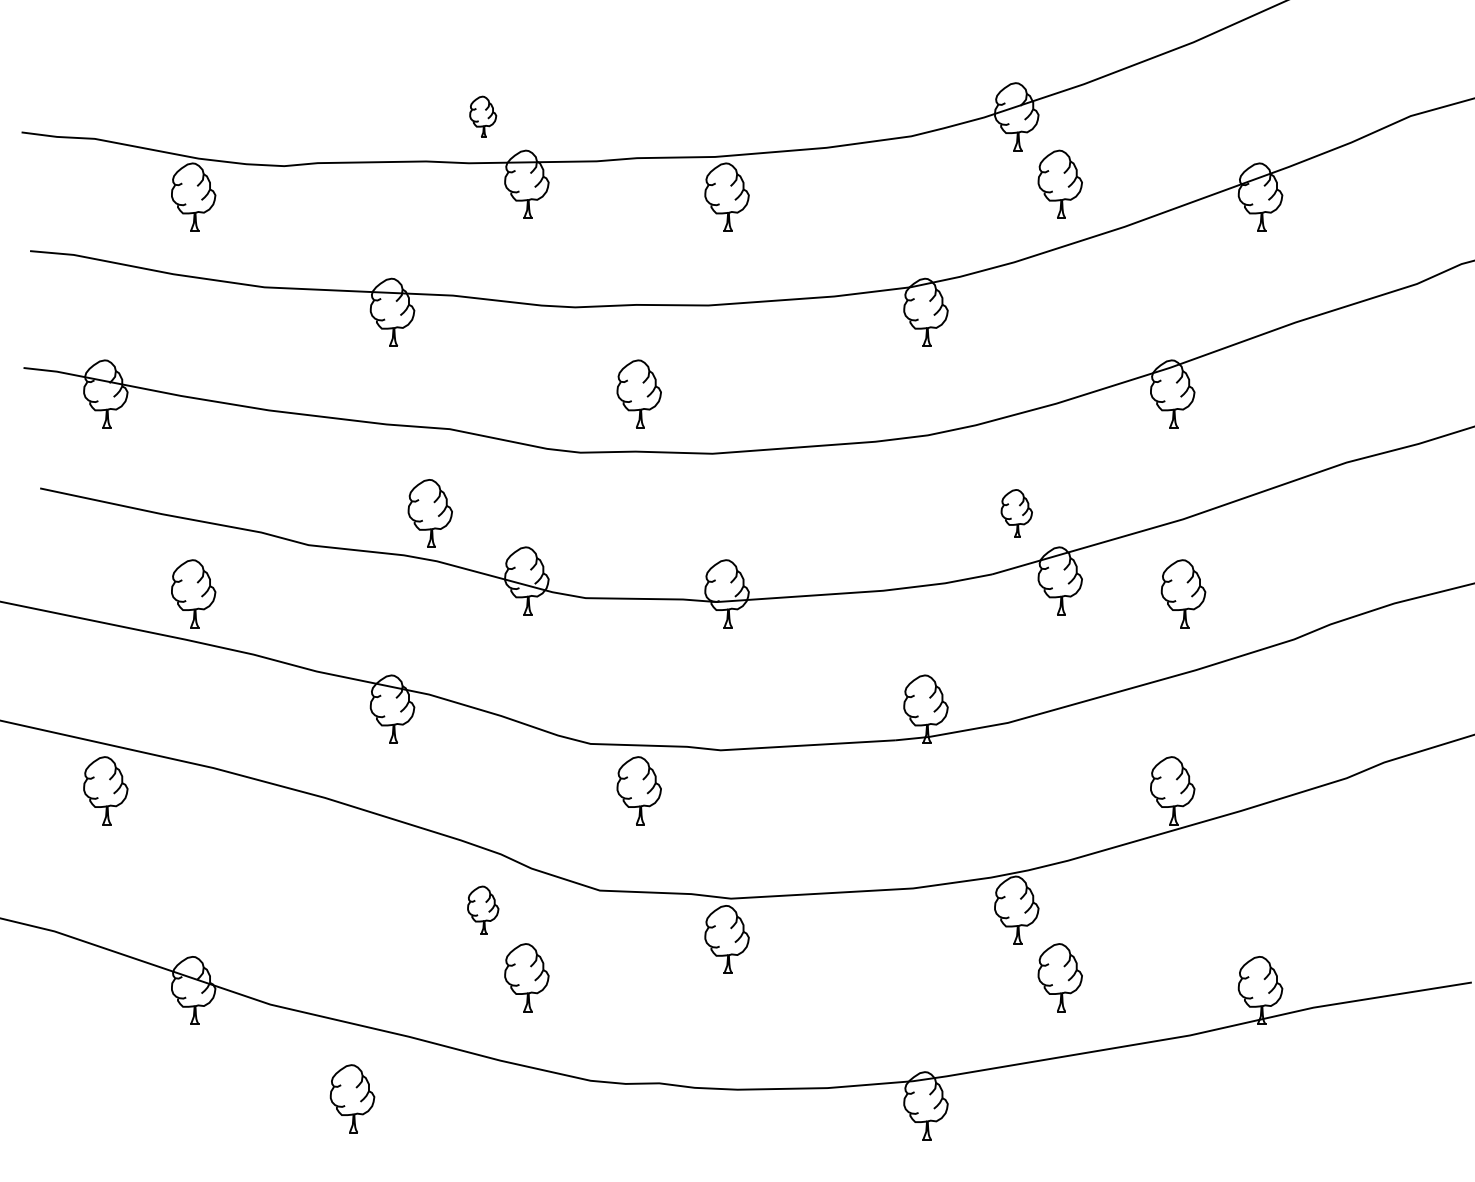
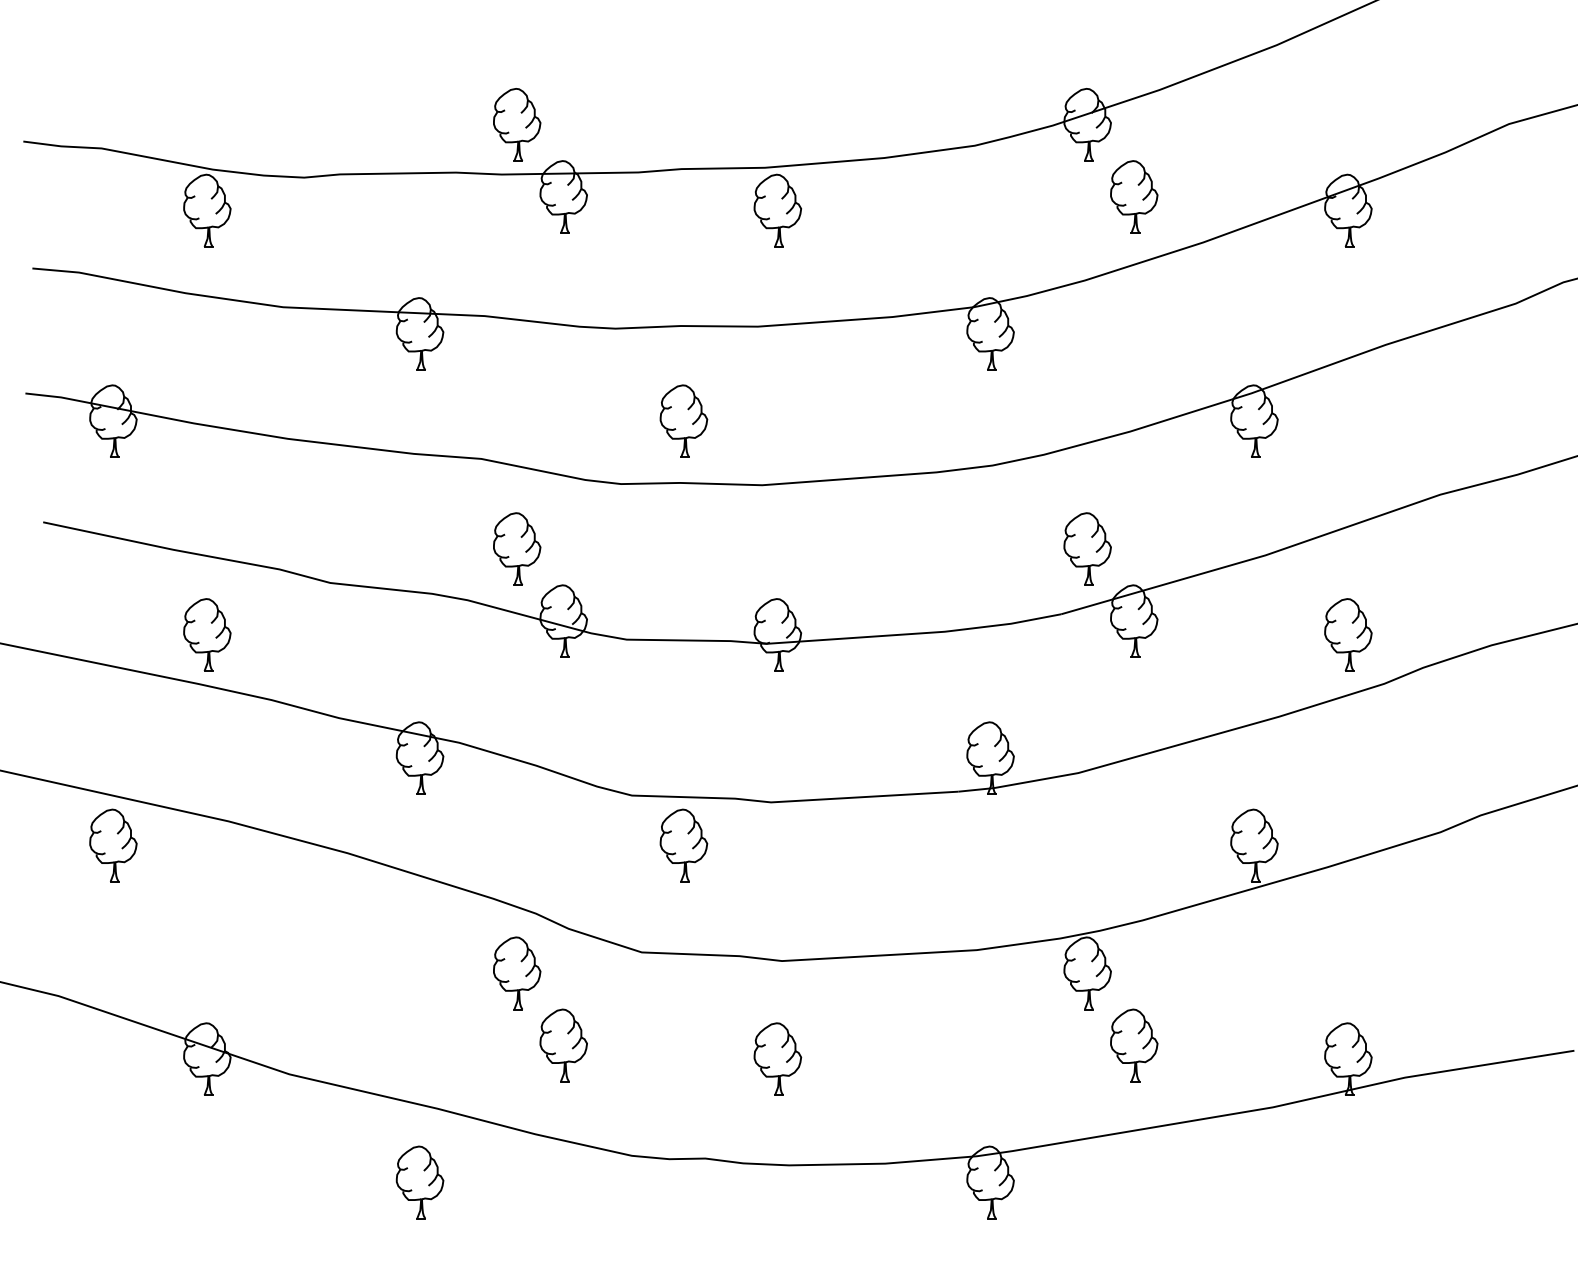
part: (482, 116) -> (516, 124), size x1.67
part: (429, 513) -> (516, 549), moved
part: (1016, 513) -> (1087, 549), size x1.43
part: (1183, 593) -> (1348, 634), moved
part: (482, 909) -> (516, 972), size x1.43
part: (726, 939) -> (777, 1059), moved
part: (352, 1098) -> (420, 1182), moved

